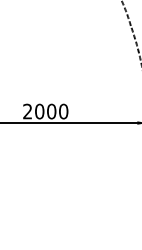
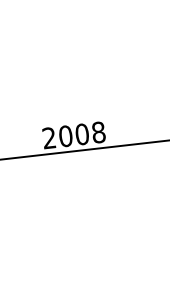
text: (63, 111) -> (98, 132), 2000 -> 2008

